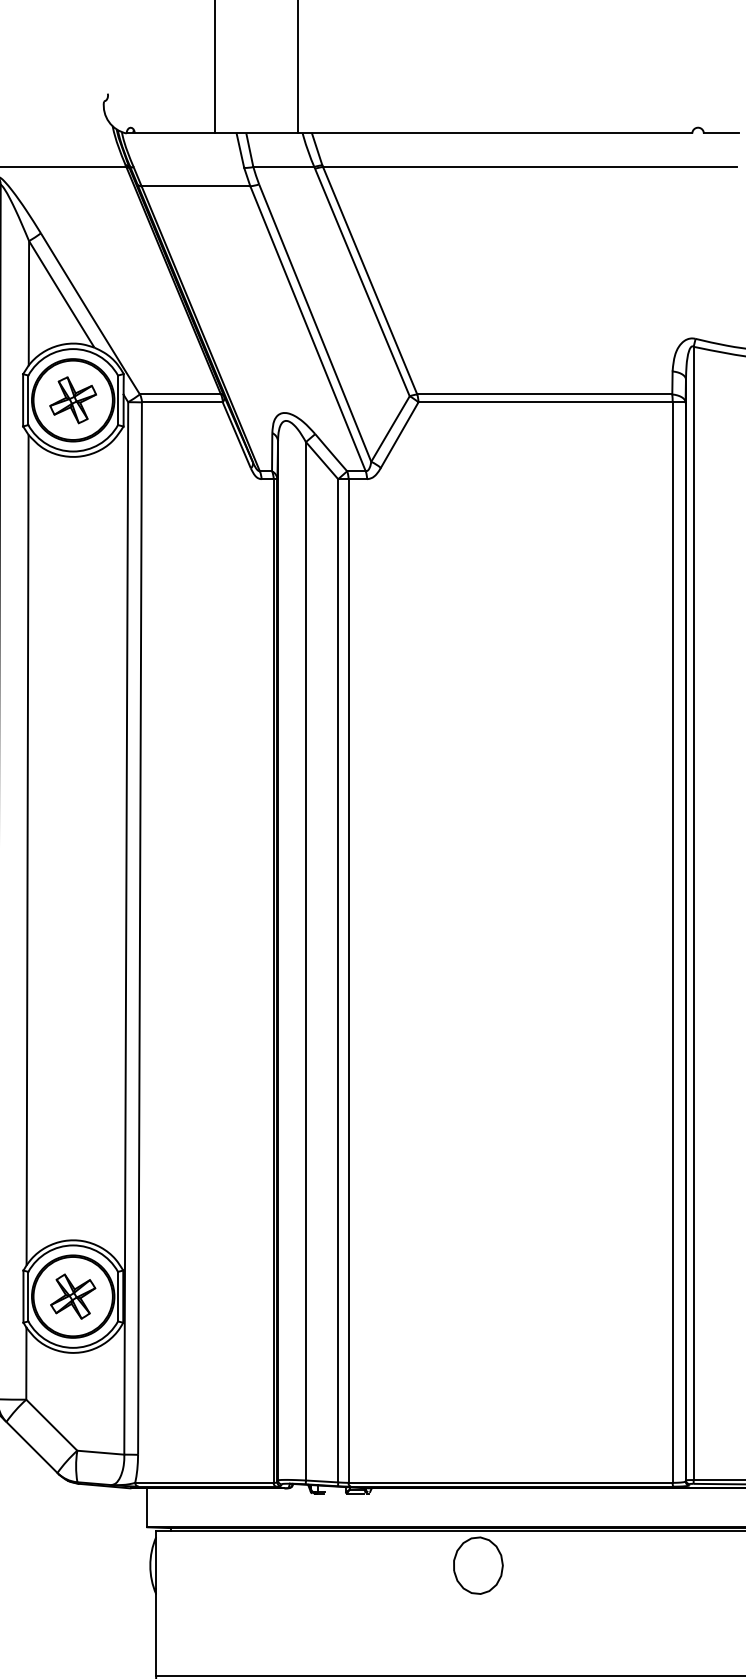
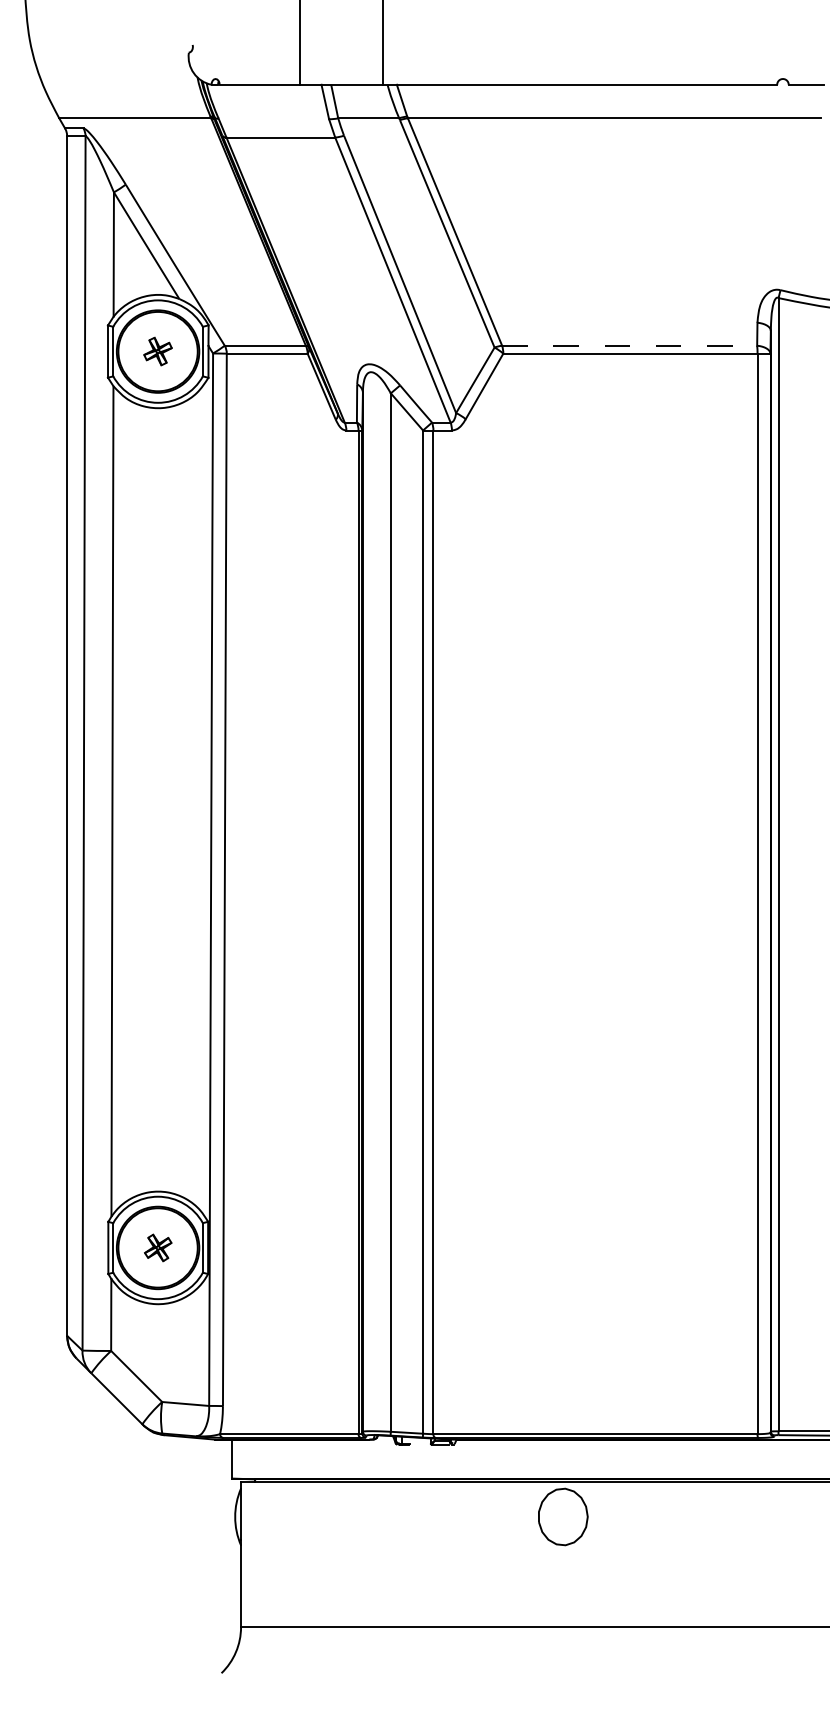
line: (544, 394) -> (629, 345), solid -> dashed
part: (72, 400) -> (157, 351), size x0.6
part: (73, 1296) -> (158, 1247), size x0.6

